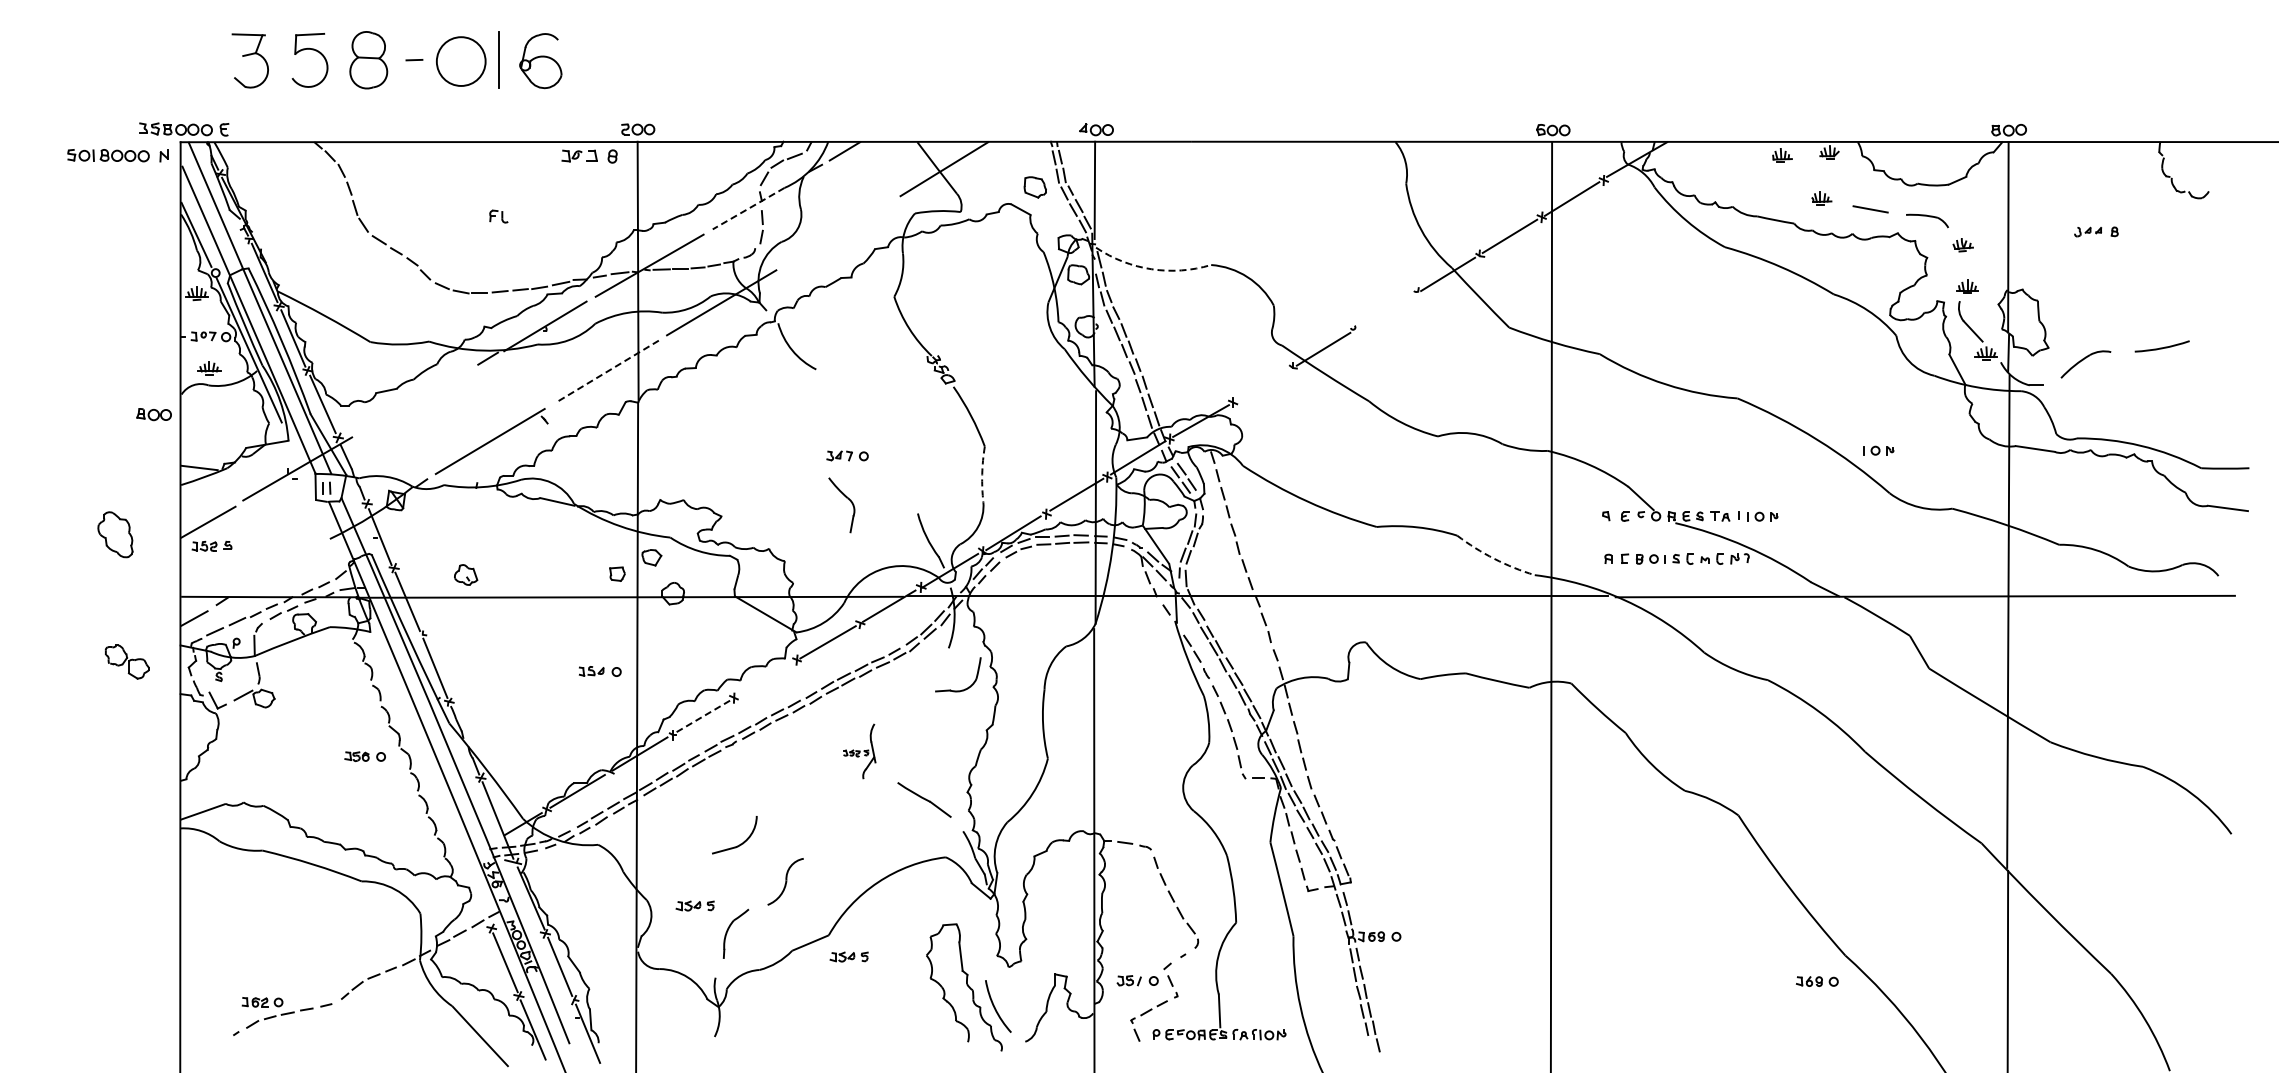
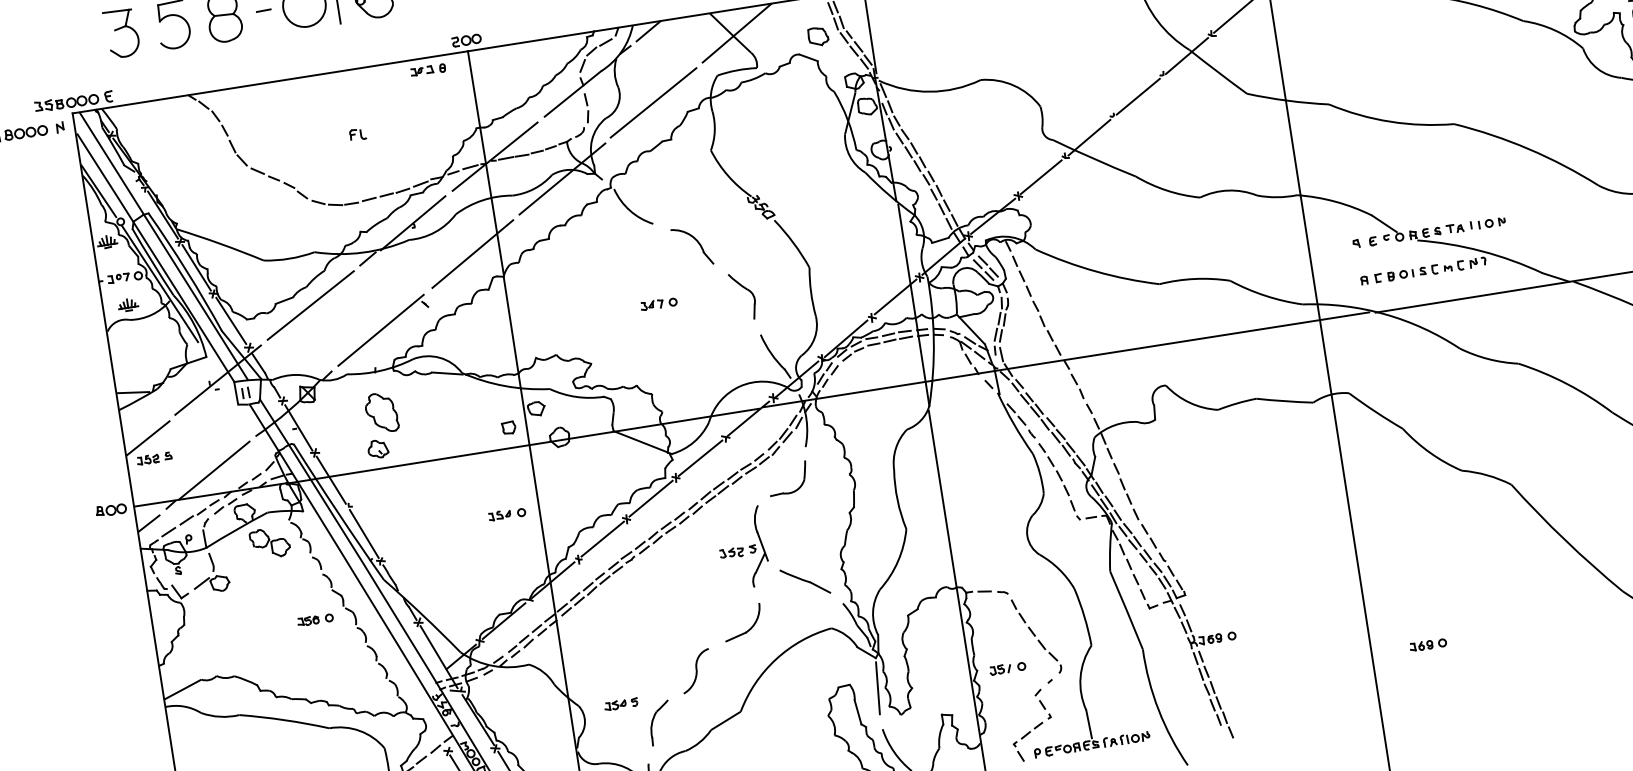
part: (589, 156) -> (428, 70), size x0.71
line: (748, 208) -> (572, 93), dashed -> solid
line: (837, 232) -> (653, 102), added
arc: (1151, 269) -> (929, 91), dashed -> solid
line: (1385, 311) -> (1137, 96), added
line: (606, 371) -> (472, 254), dashed -> solid
line: (1262, 385) -> (1041, 177), added
part: (862, 398) -> (697, 242), added
line: (415, 401) -> (310, 305), added
part: (153, 414) -> (110, 510), moved
part: (1878, 450) -> (1583, 150), removed
part: (847, 455) -> (658, 303), moved
arc: (982, 474) -> (811, 292), dashed -> solid
part: (847, 499) -> (747, 290), moved
part: (115, 534) -> (381, 412), moved
arc: (1494, 558) -> (1265, 295), dashed -> solid
line: (277, 569) -> (214, 469), added
part: (127, 661) -> (270, 542), moved
line: (764, 678) -> (650, 498), added
part: (962, 689) -> (793, 490), moved
line: (704, 715) -> (603, 538), dashed -> solid
part: (859, 751) -> (742, 548), size x1.67
part: (740, 843) -> (748, 629), moved
line: (987, 932) -> (877, 687), added
part: (848, 956) -> (760, 727), removed
part: (1137, 980) -> (1007, 668), moved
part: (1817, 981) -> (1428, 644), moved

